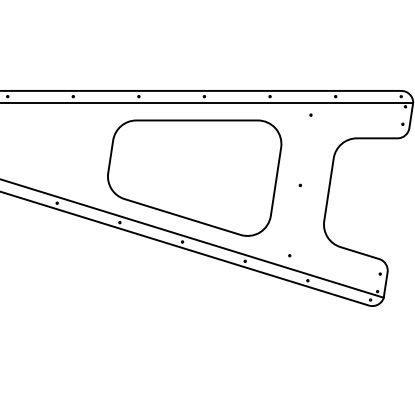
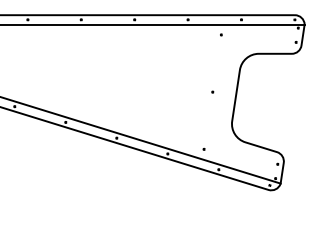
part: (194, 177) -> (126, 85), removed

